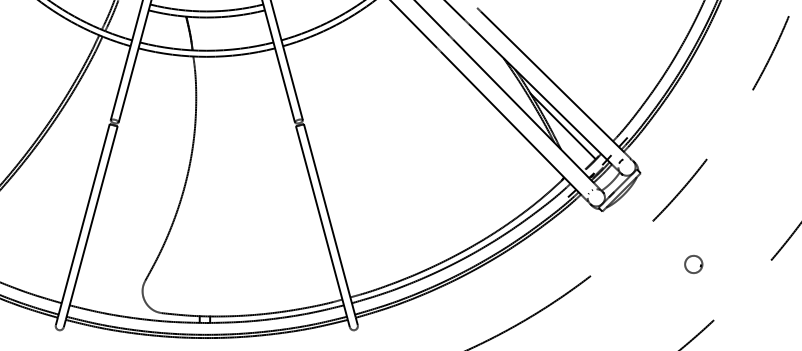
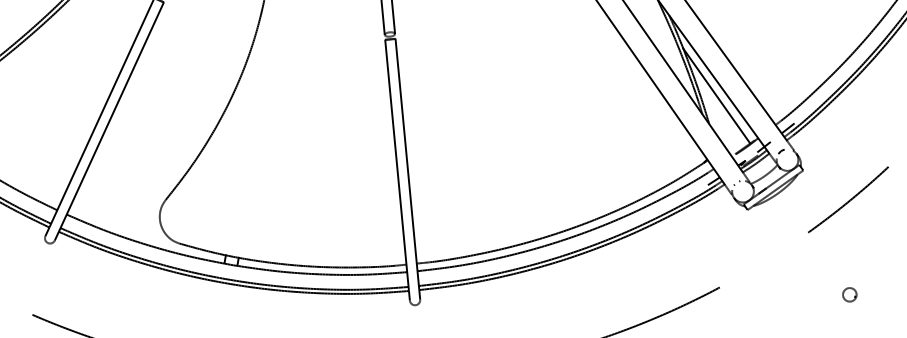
part: (693, 264) -> (849, 294), size x0.62

